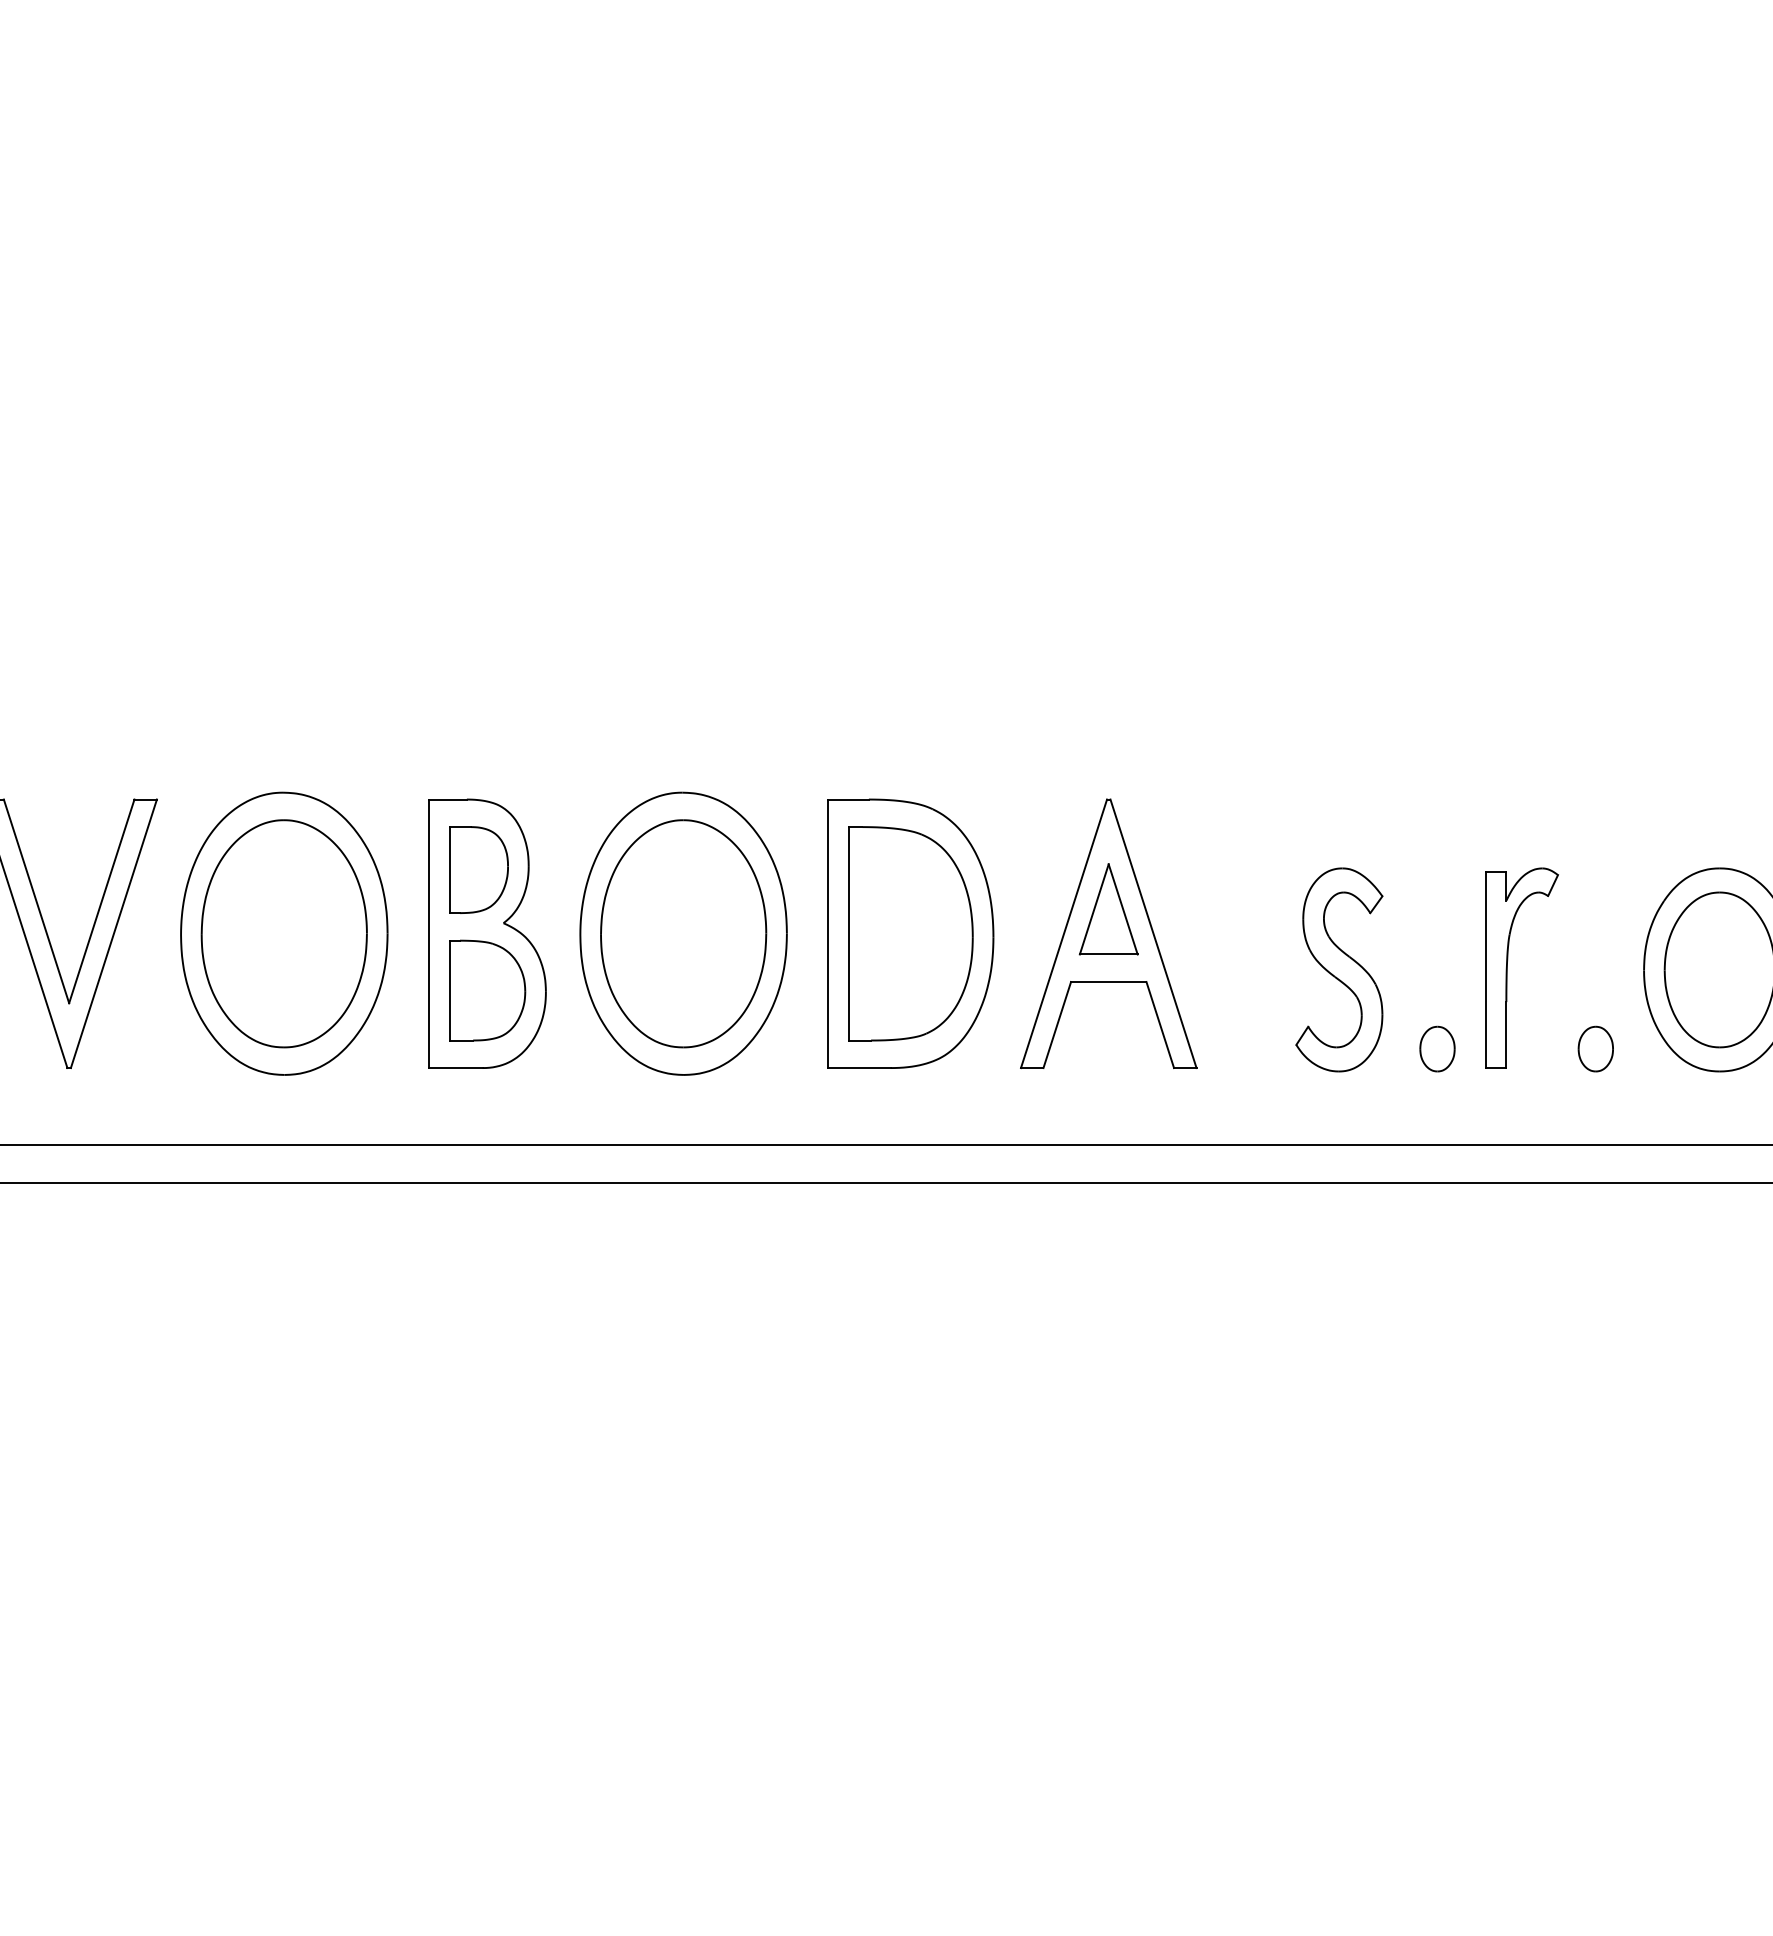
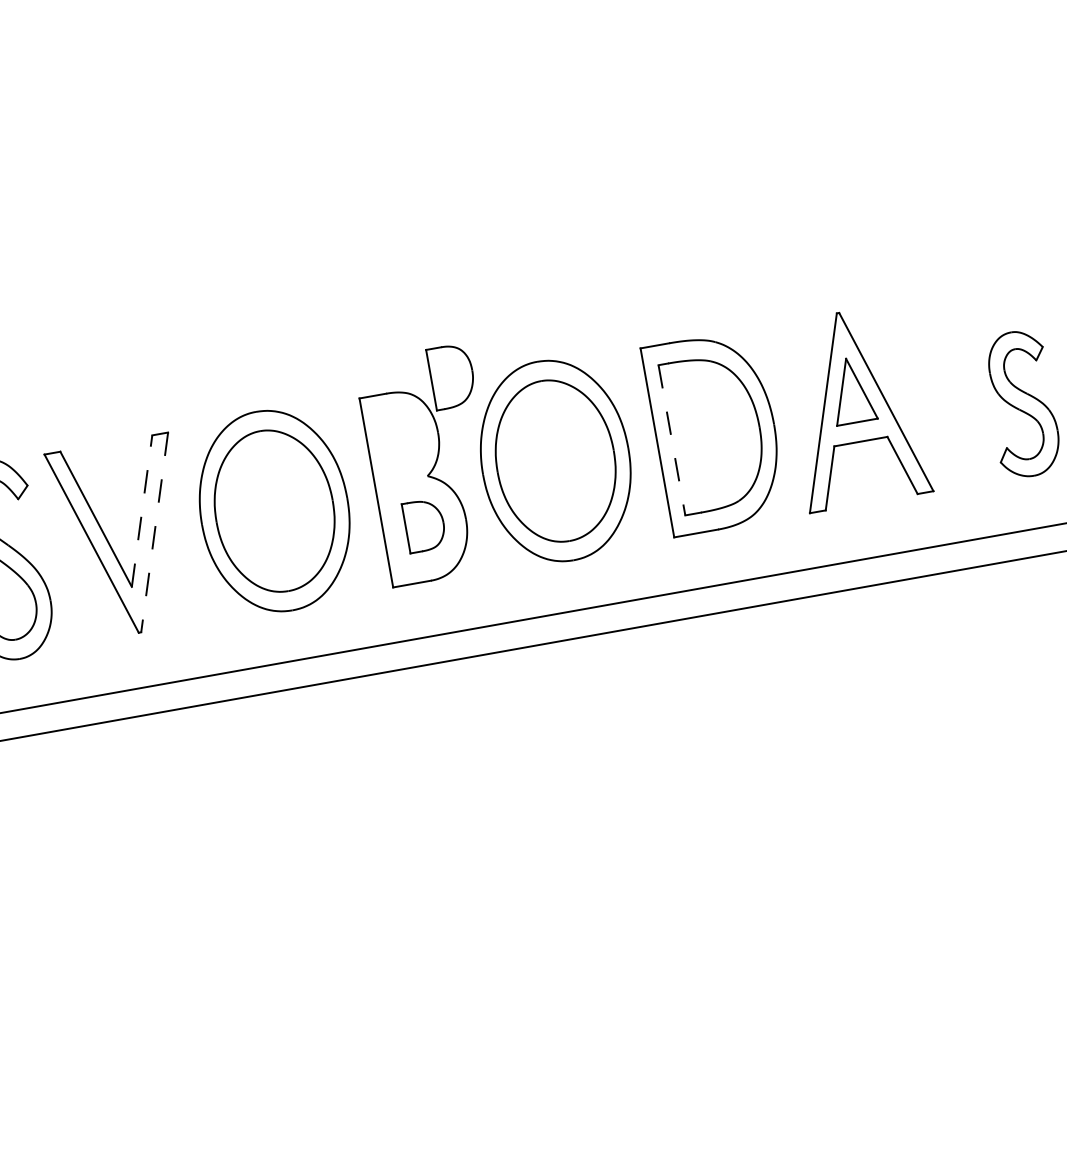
part: (478, 869) -> (451, 376), moved
line: (101, 901) -> (141, 511), solid -> dashed
line: (113, 933) -> (154, 532), solid -> dashed
line: (848, 933) -> (671, 440), solid -> dashed
part: (487, 990) -> (424, 525), size x0.7

